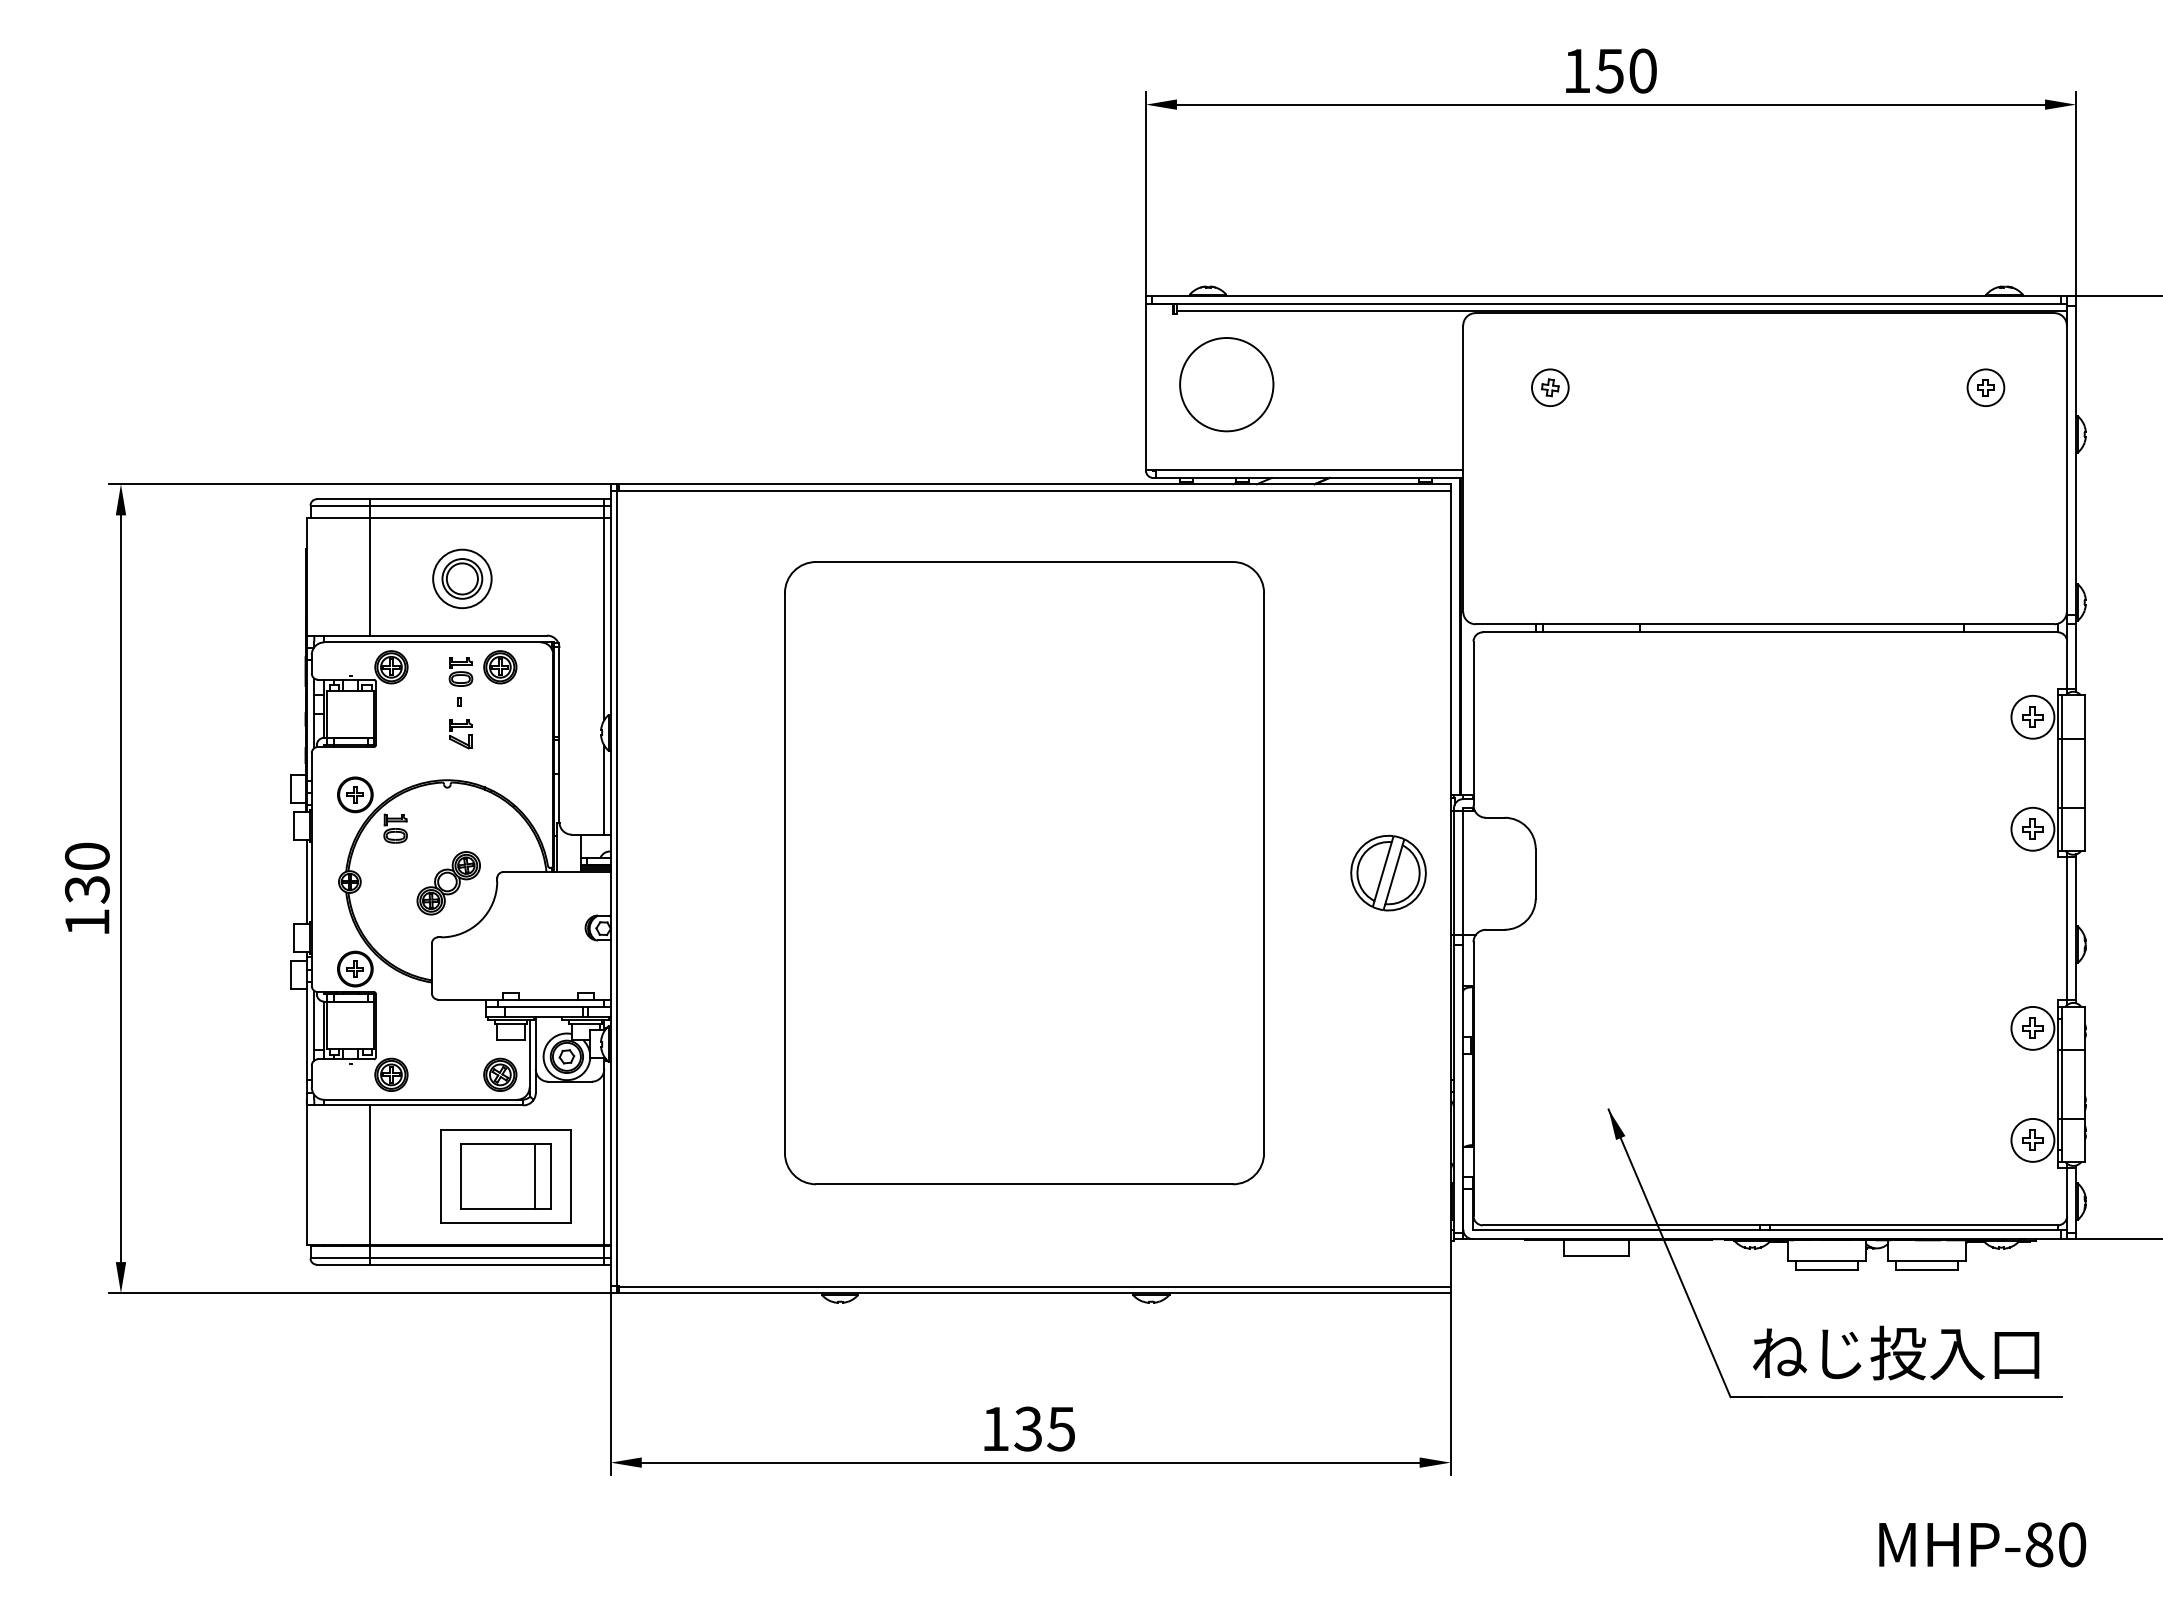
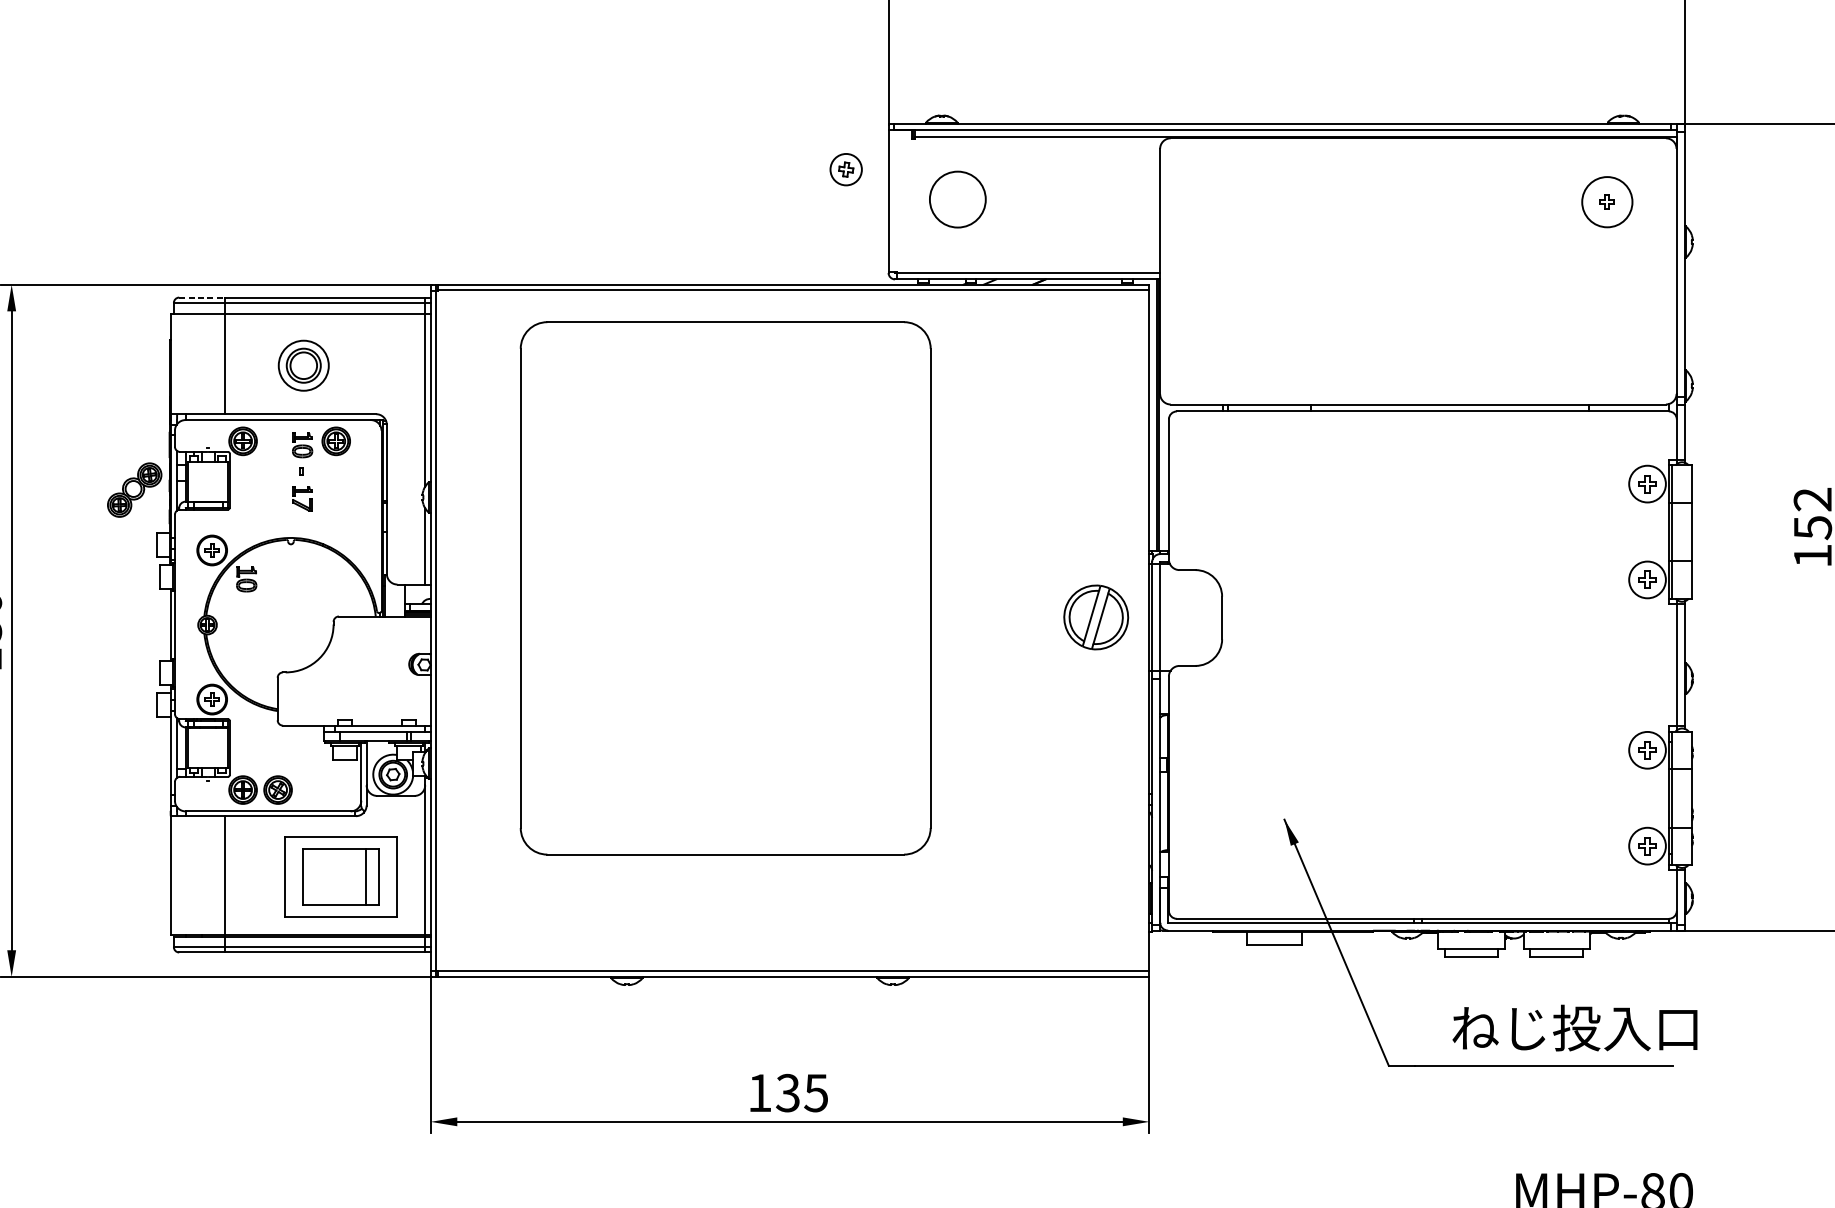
circle: (1226, 384) -> (957, 199), size x0.7
part: (1550, 387) -> (846, 169), moved
circle: (1985, 387) -> (1606, 201), size x1.6
line: (343, 499) -> (202, 297), solid -> dashed
part: (1024, 873) -> (725, 588), moved
part: (448, 883) -> (134, 490), moved
part: (500, 1074) -> (278, 789), moved
text: (1896, 1352) -> (1575, 1027), moved

